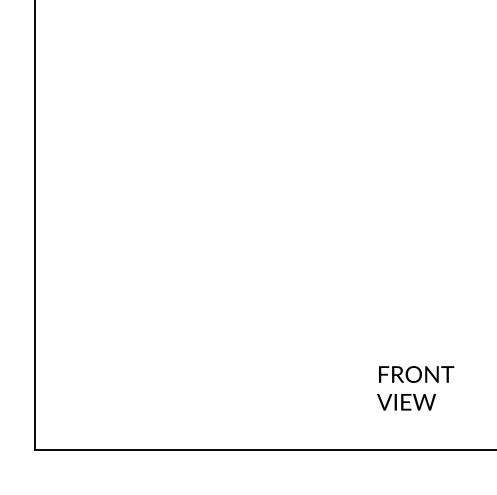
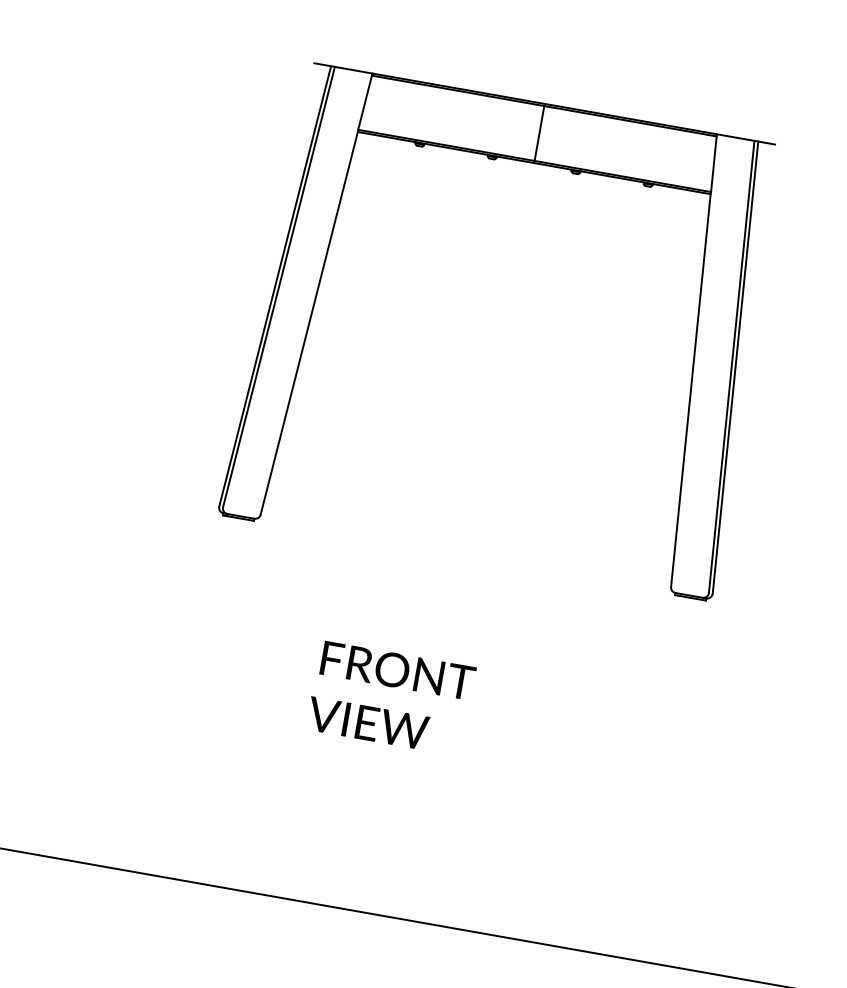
part: (331, 75) -> (533, 164), added
text: (415, 388) -> (390, 698), moved

